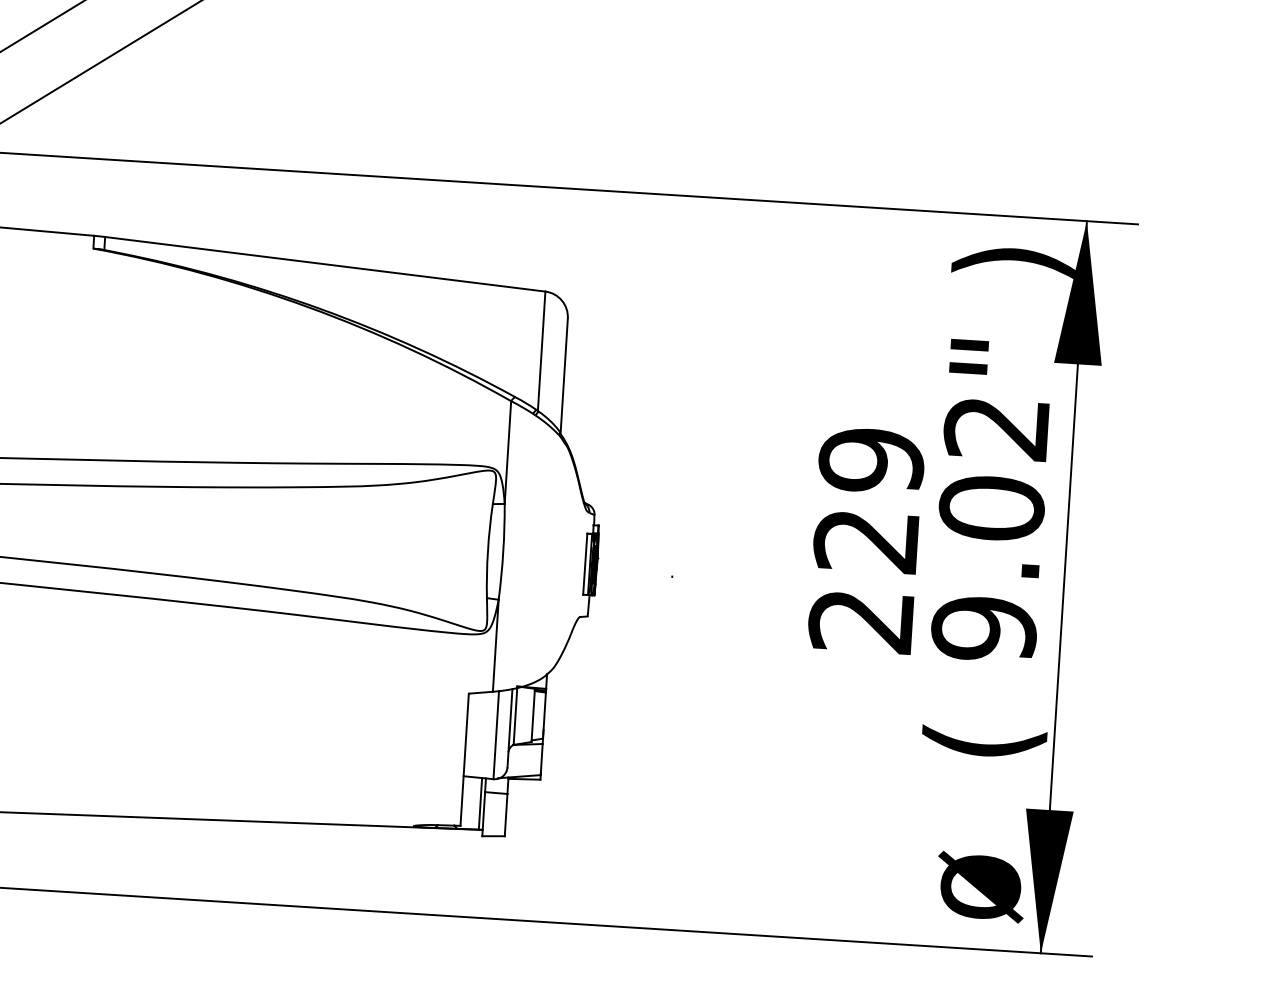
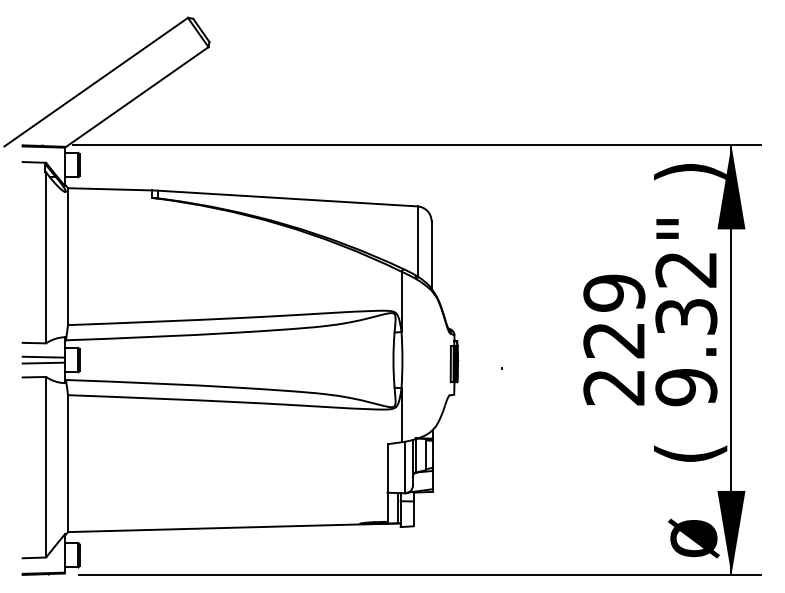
text: (991, 508) -> (686, 316), 9.02" -> 9.32"

